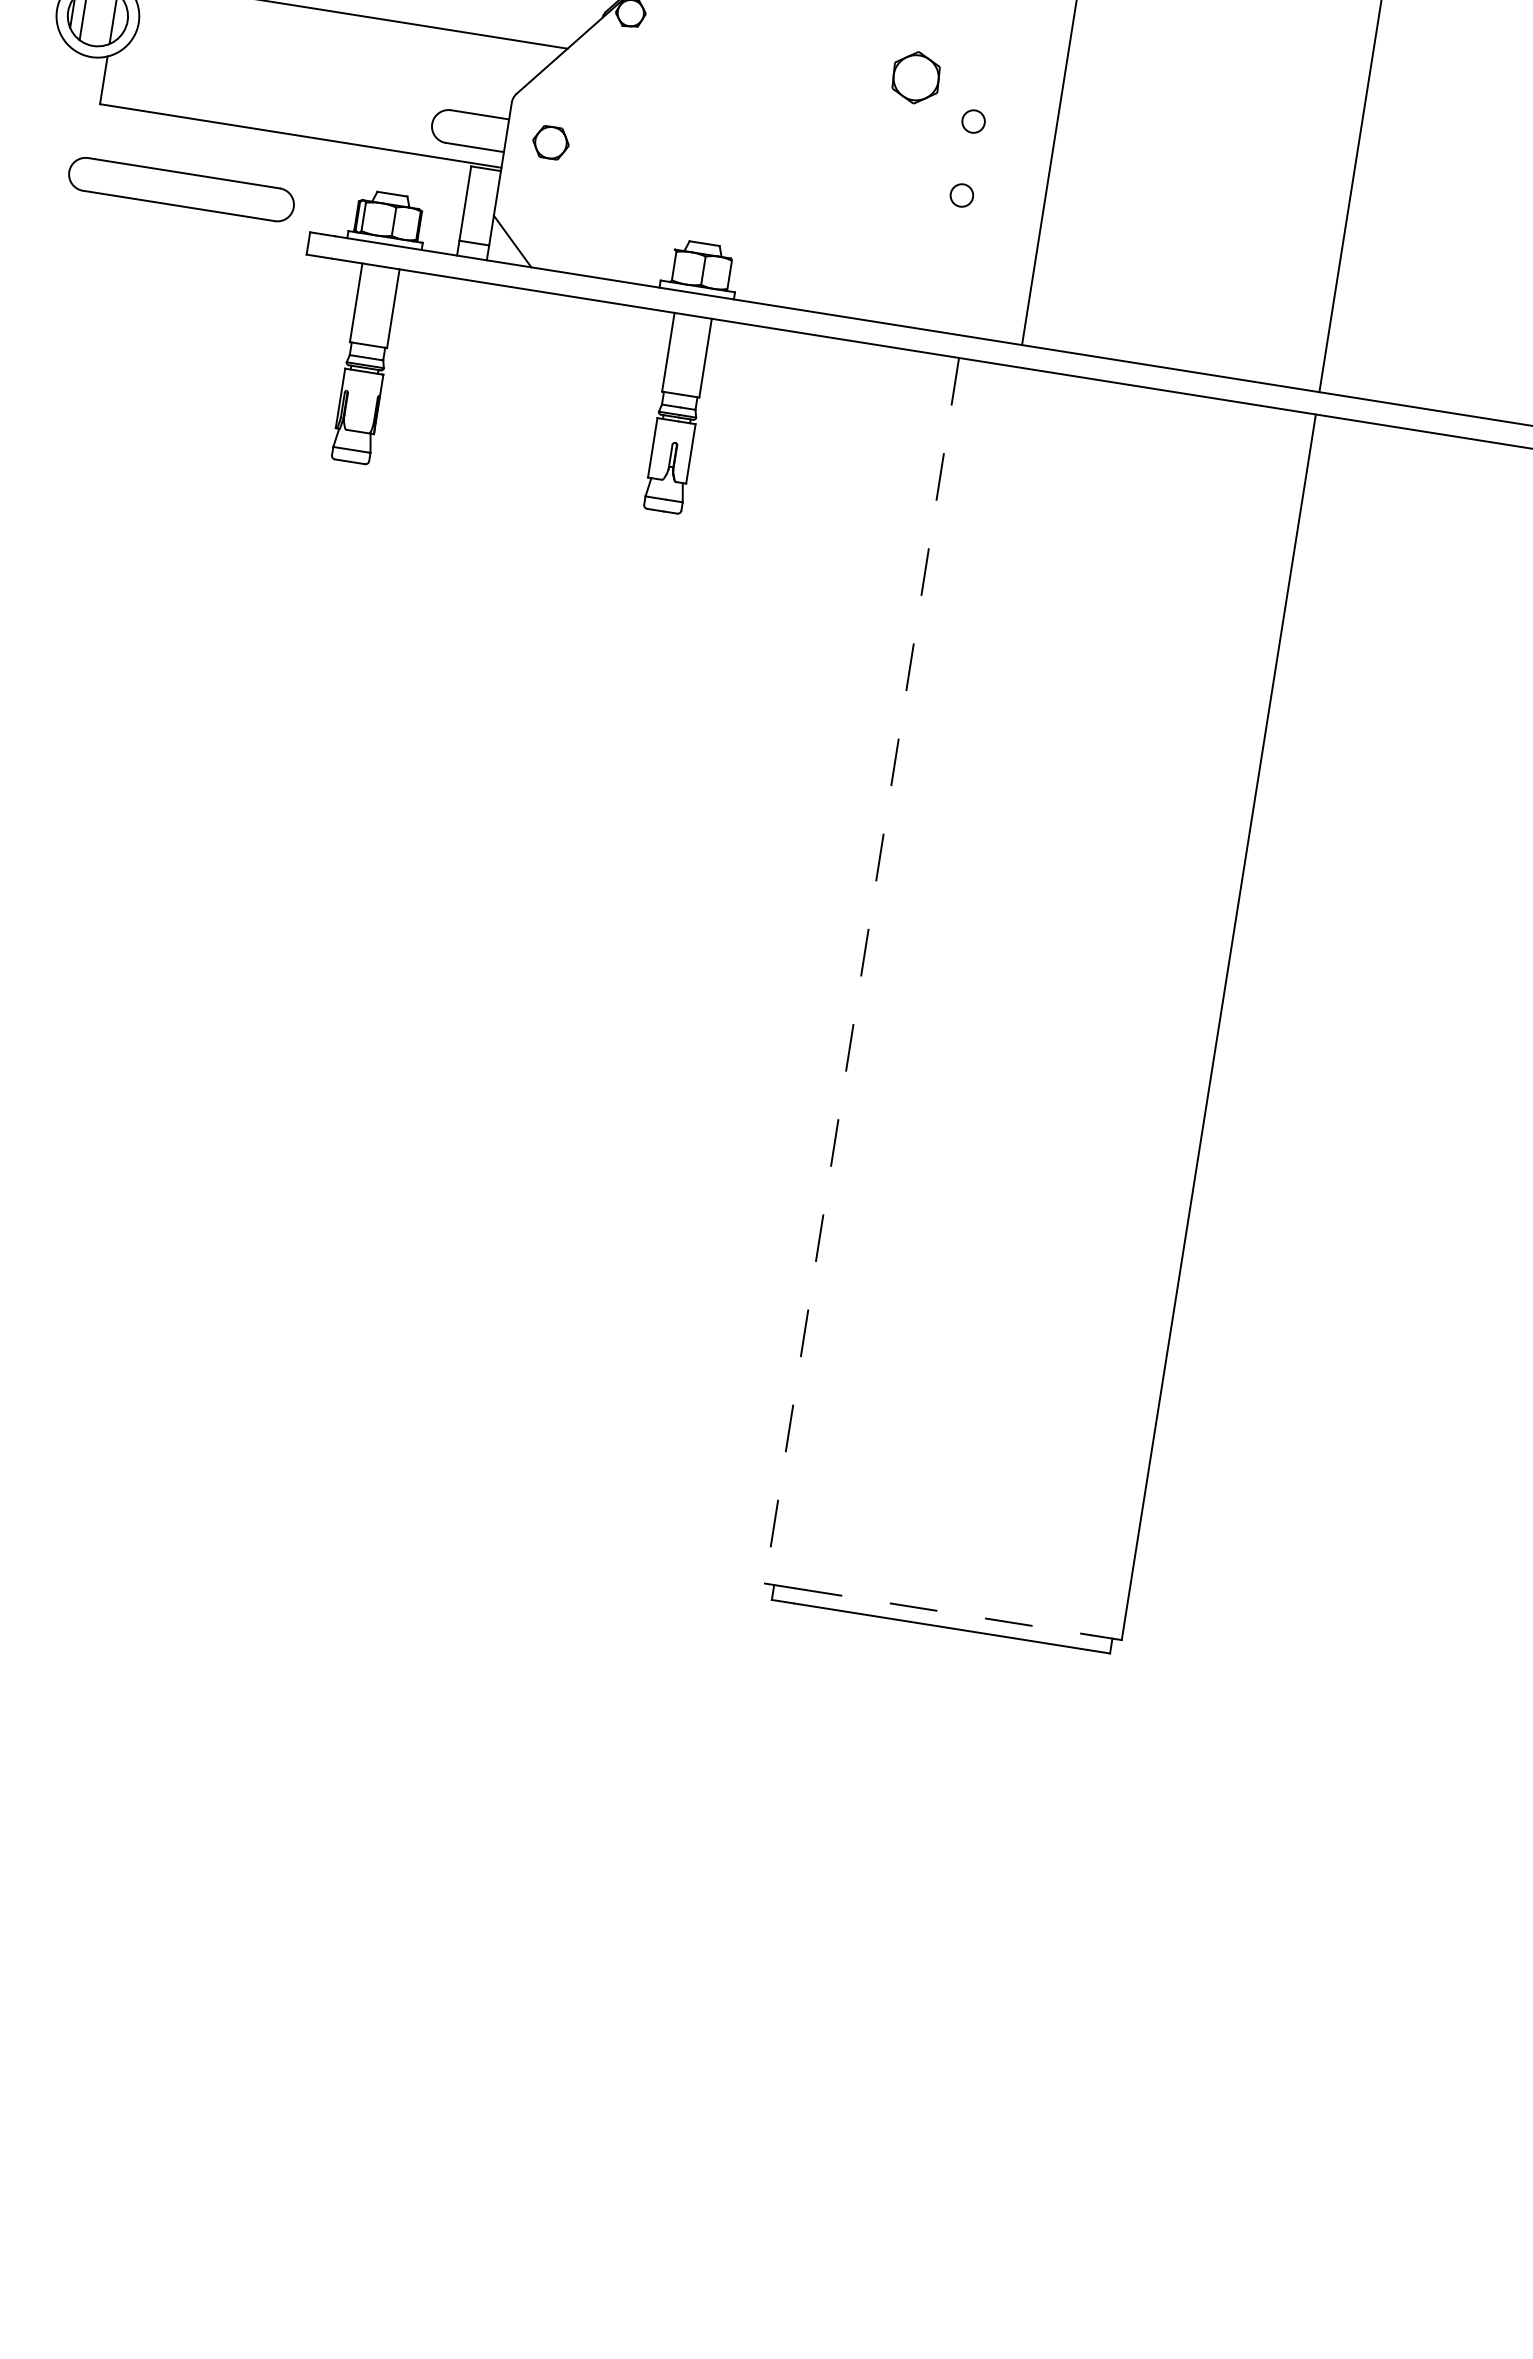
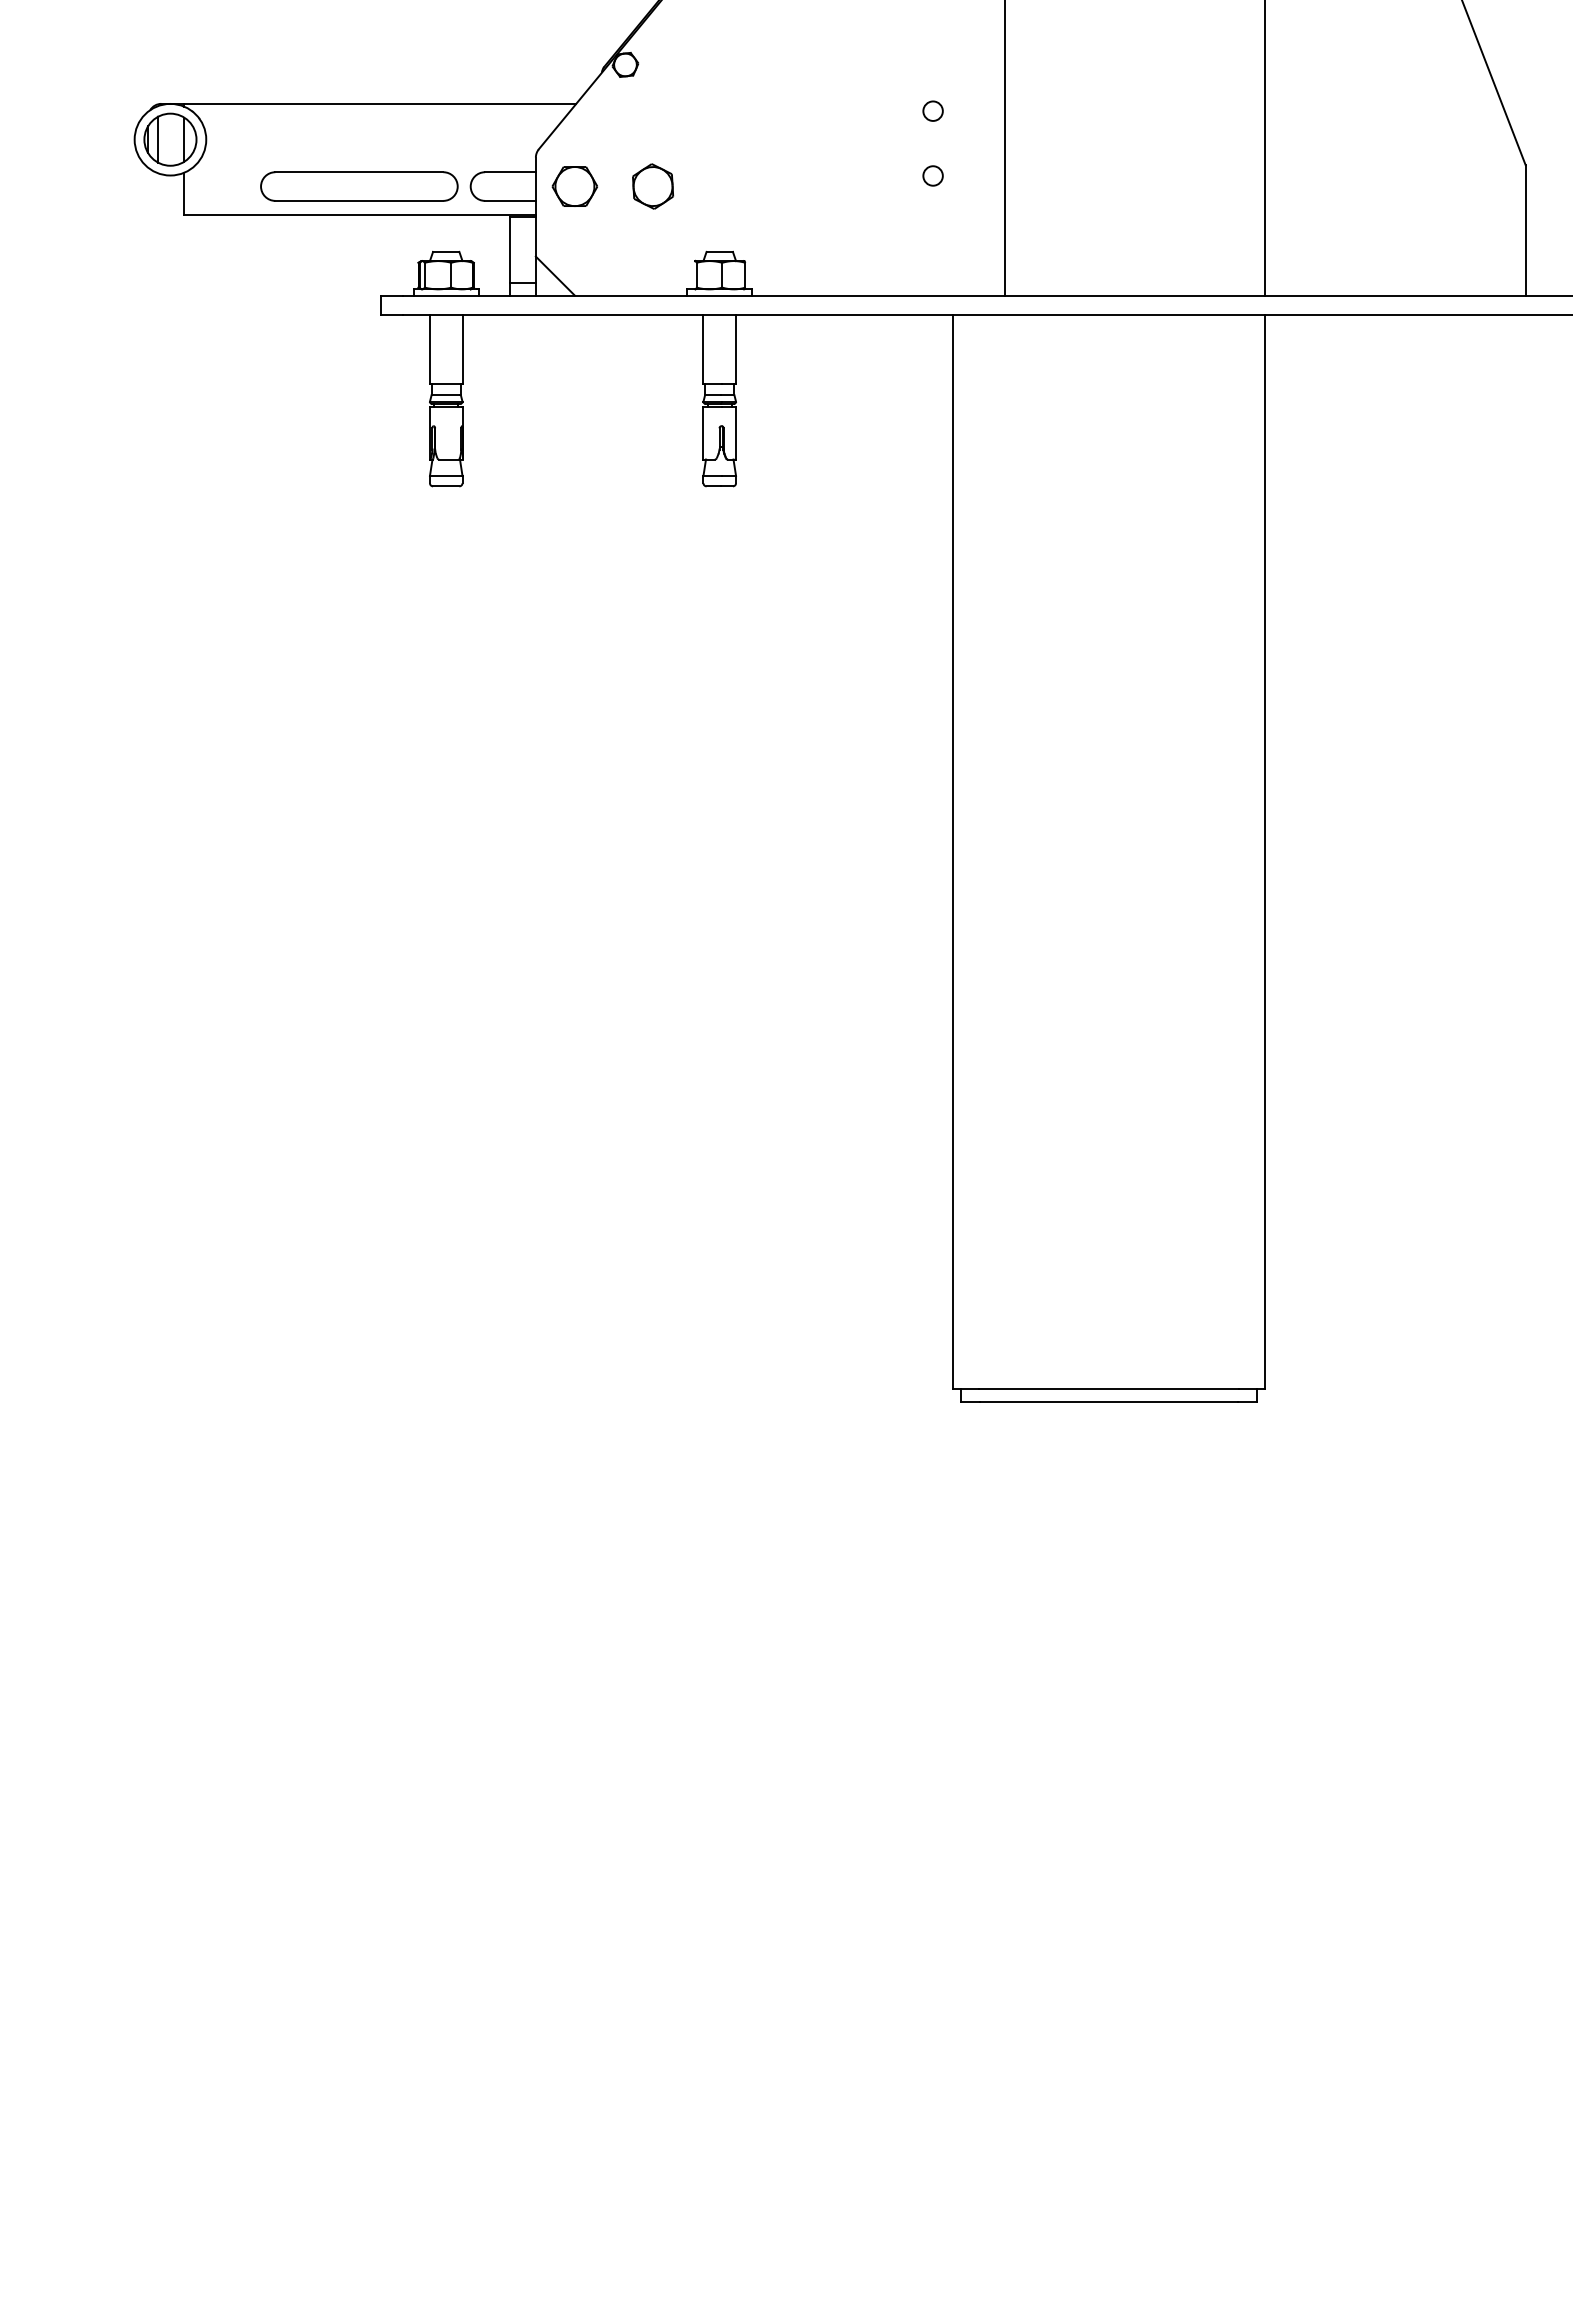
part: (915, 77) -> (652, 186), moved
part: (550, 142) -> (574, 186), size x1.43
part: (181, 189) -> (359, 186), moved
line: (861, 971) -> (952, 852), dashed -> solid
line: (944, 1611) -> (1109, 1388), dashed -> solid

